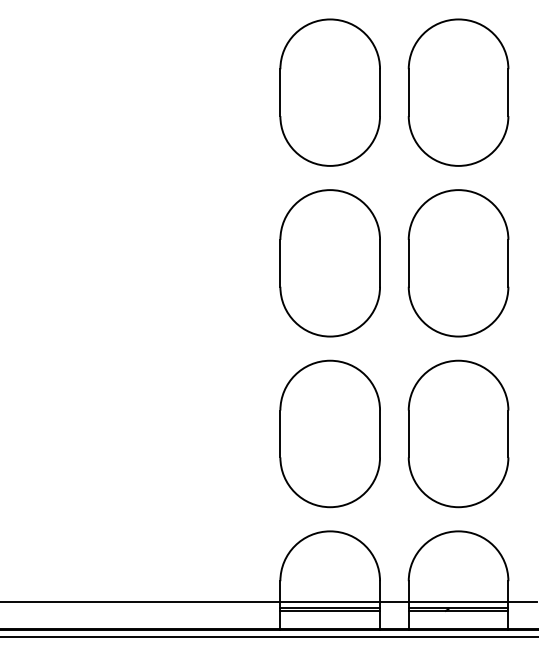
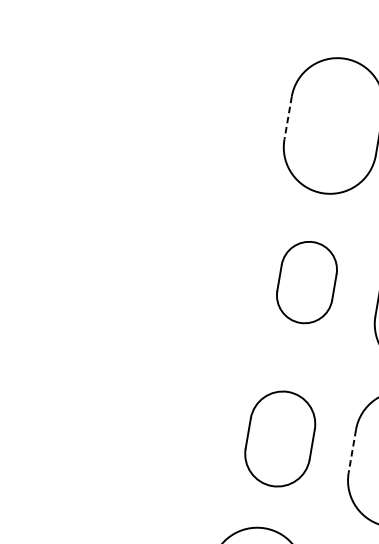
line: (280, 93) -> (288, 118), solid -> dashed
part: (329, 263) -> (306, 282), size x0.6
part: (329, 433) -> (279, 438), size x0.7
line: (408, 434) -> (352, 451), solid -> dashed

